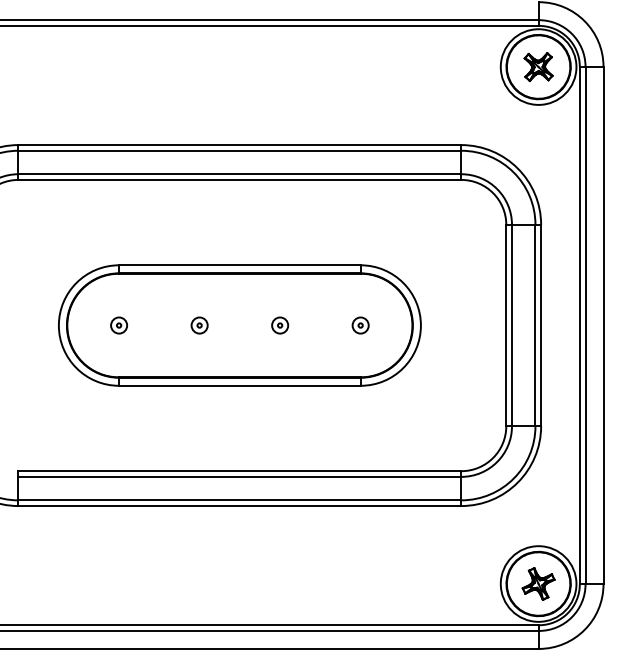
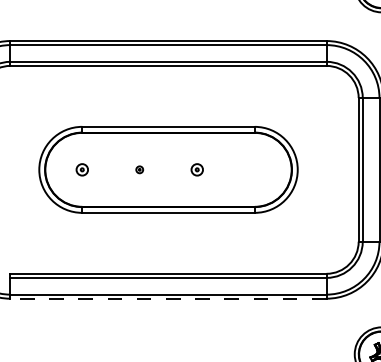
part: (199, 325) -> (139, 169), size x0.6
part: (360, 325) -> (254, 169), removed
line: (239, 506) -> (168, 299), solid -> dashed

